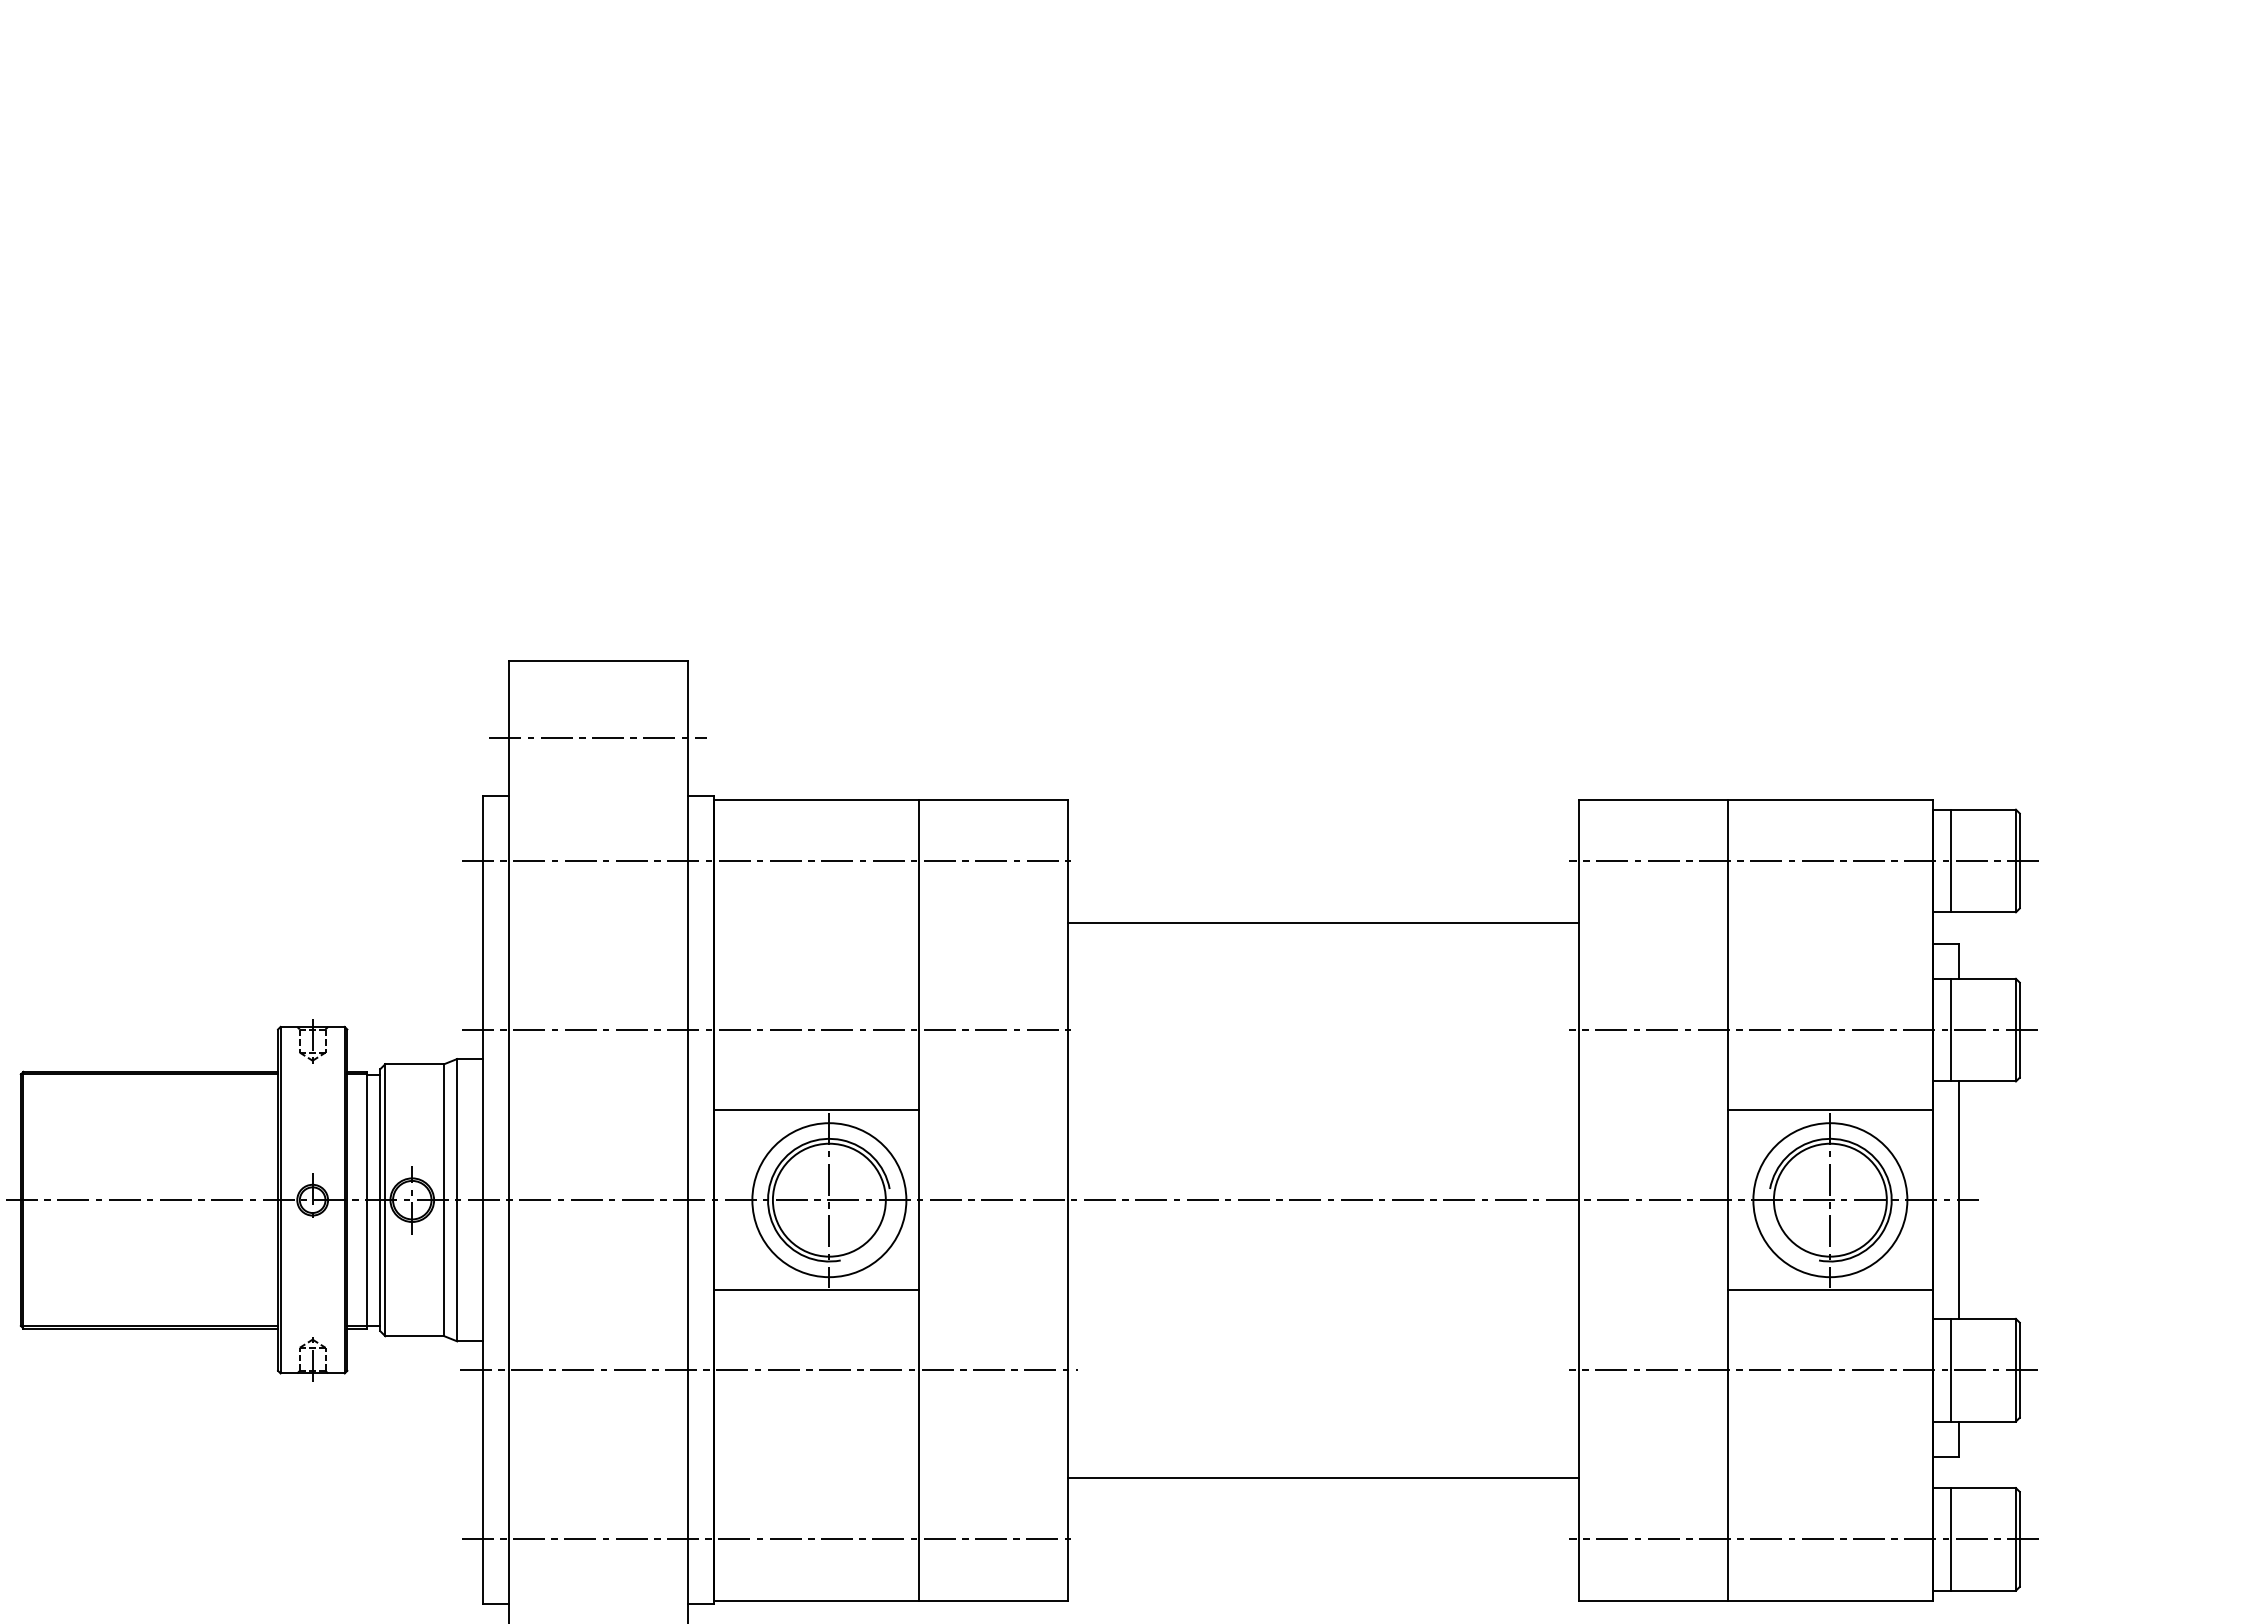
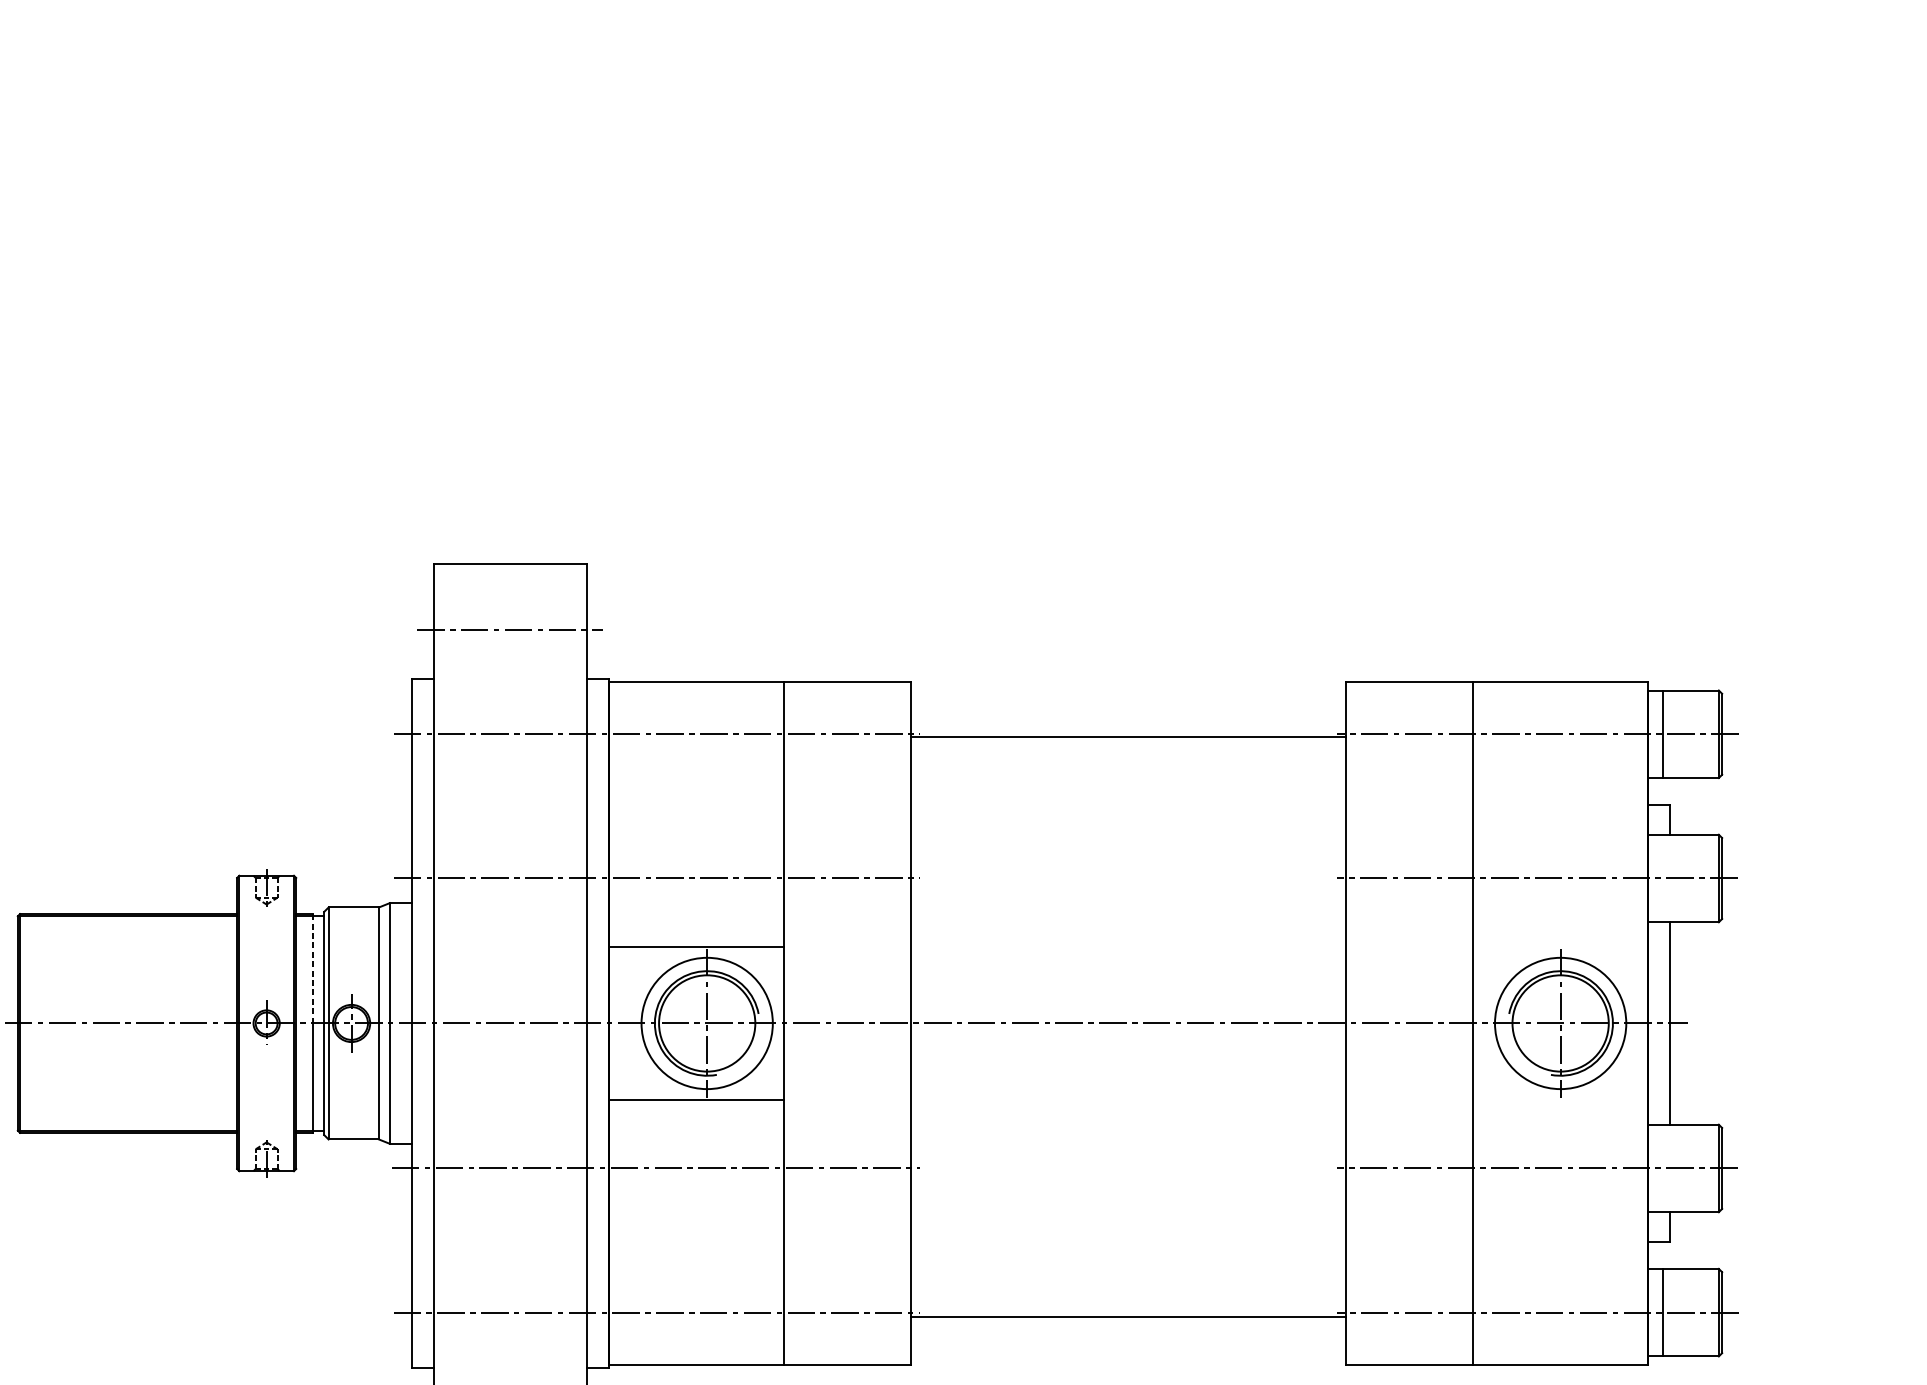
line: (1323, 922) -> (1128, 737), moved
line: (1950, 1029) -> (1663, 877), removed
line: (1830, 1110) -> (1560, 947), removed
line: (367, 1135) -> (313, 968), solid -> dashed
line: (1830, 1290) -> (1560, 1100), removed
line: (1950, 1369) -> (1663, 1167), removed
line: (1323, 1477) -> (1128, 1317), moved

